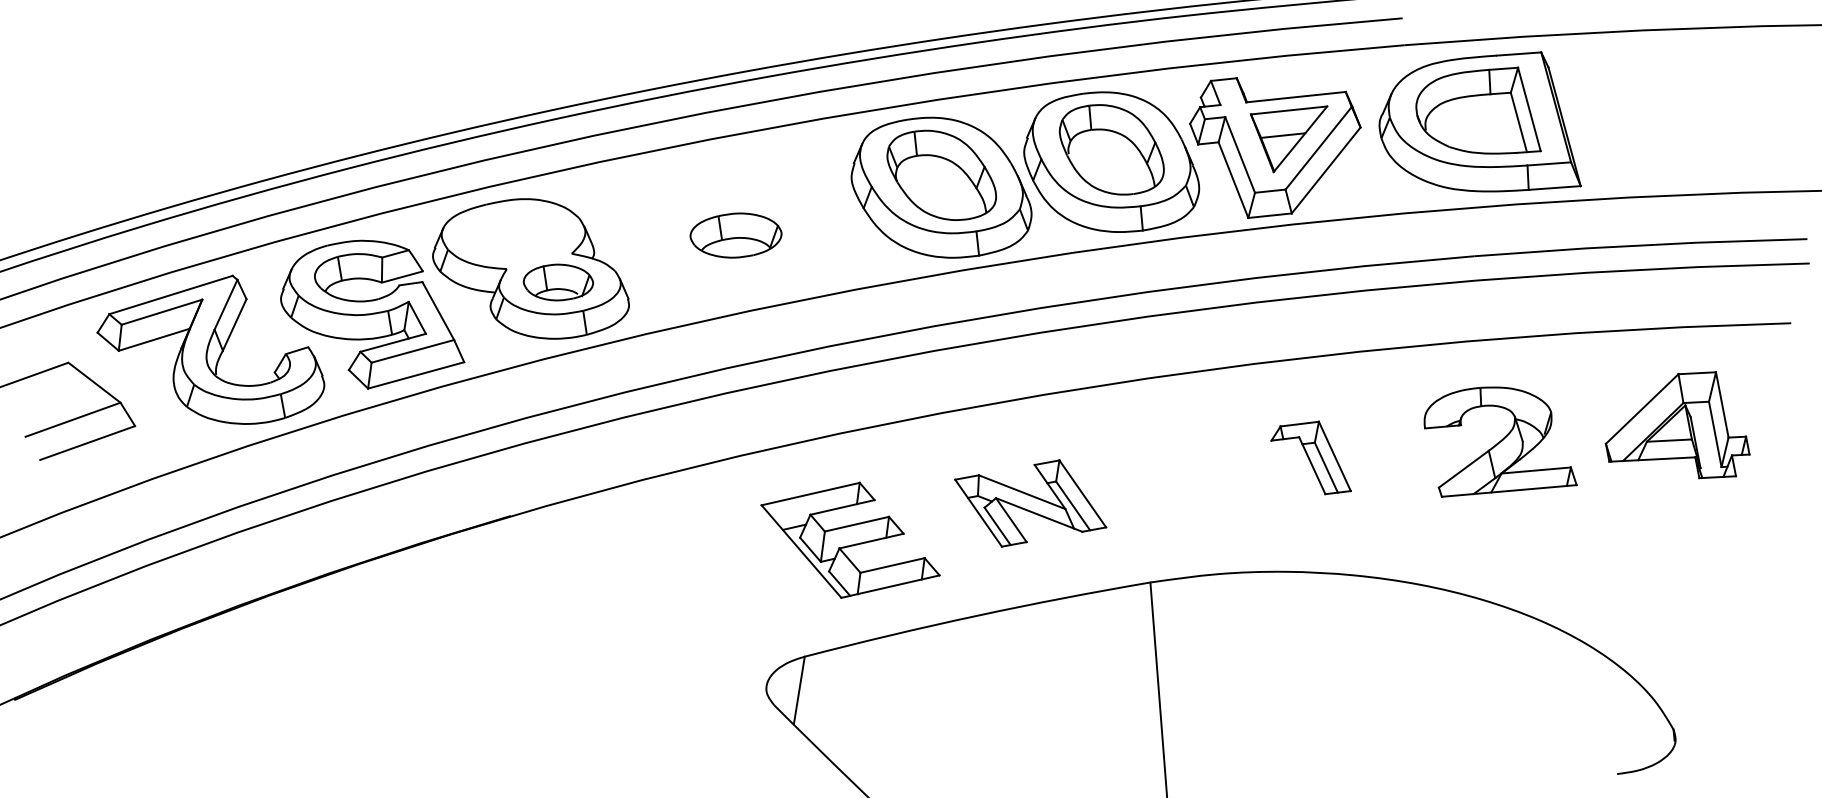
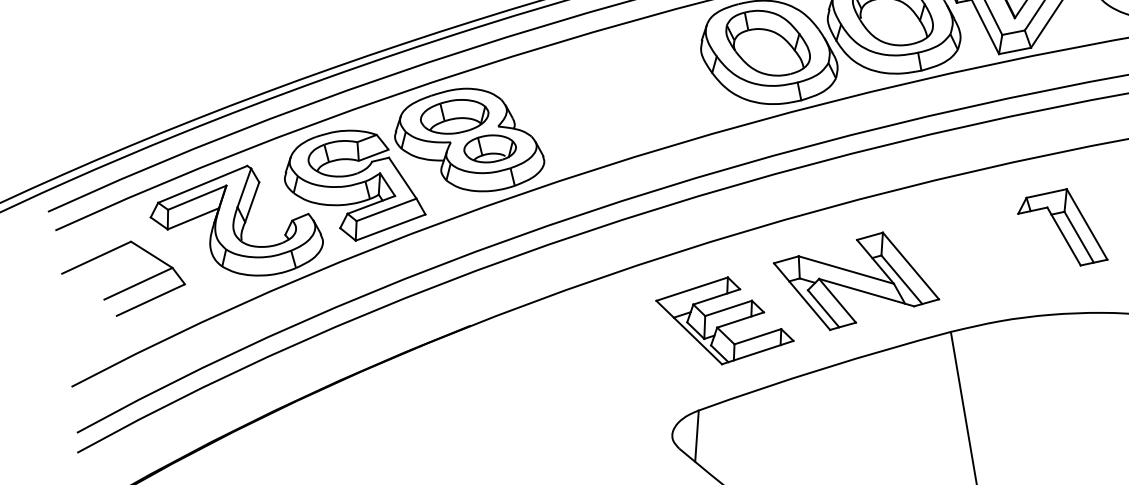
part: (735, 235) -> (454, 116), moved
part: (1310, 457) -> (1061, 228), size x1.43
part: (1030, 503) -> (856, 281), size x1.43

